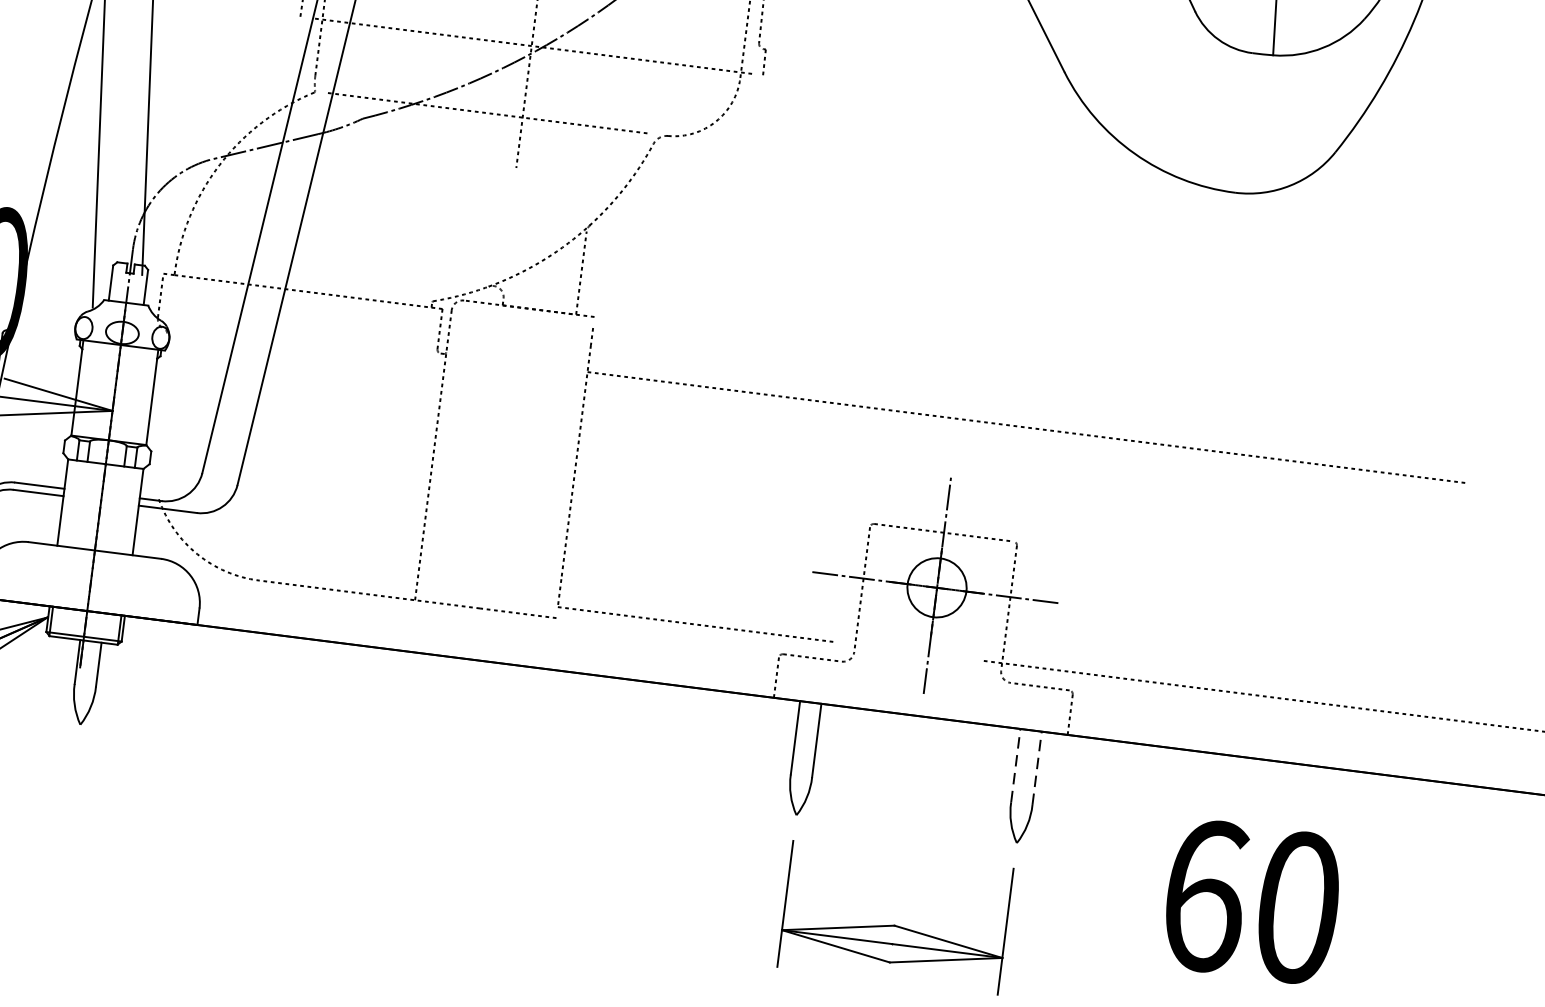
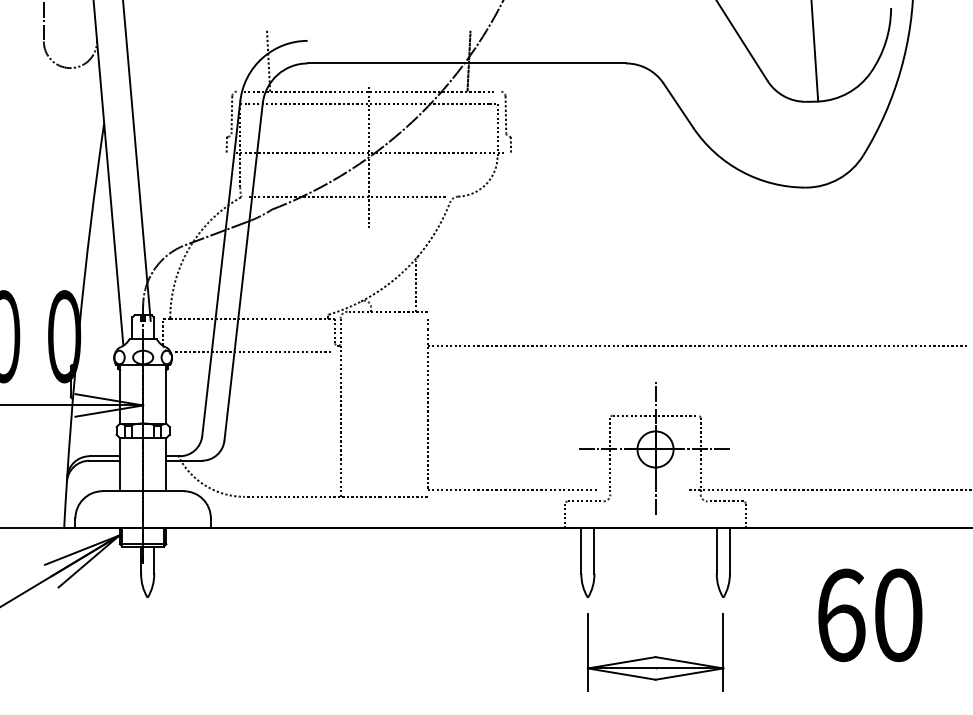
line: (301, 347) -> (252, 352), added
line: (1015, 766) -> (716, 551), dashed -> solid
line: (1036, 769) -> (729, 551), dashed -> solid

